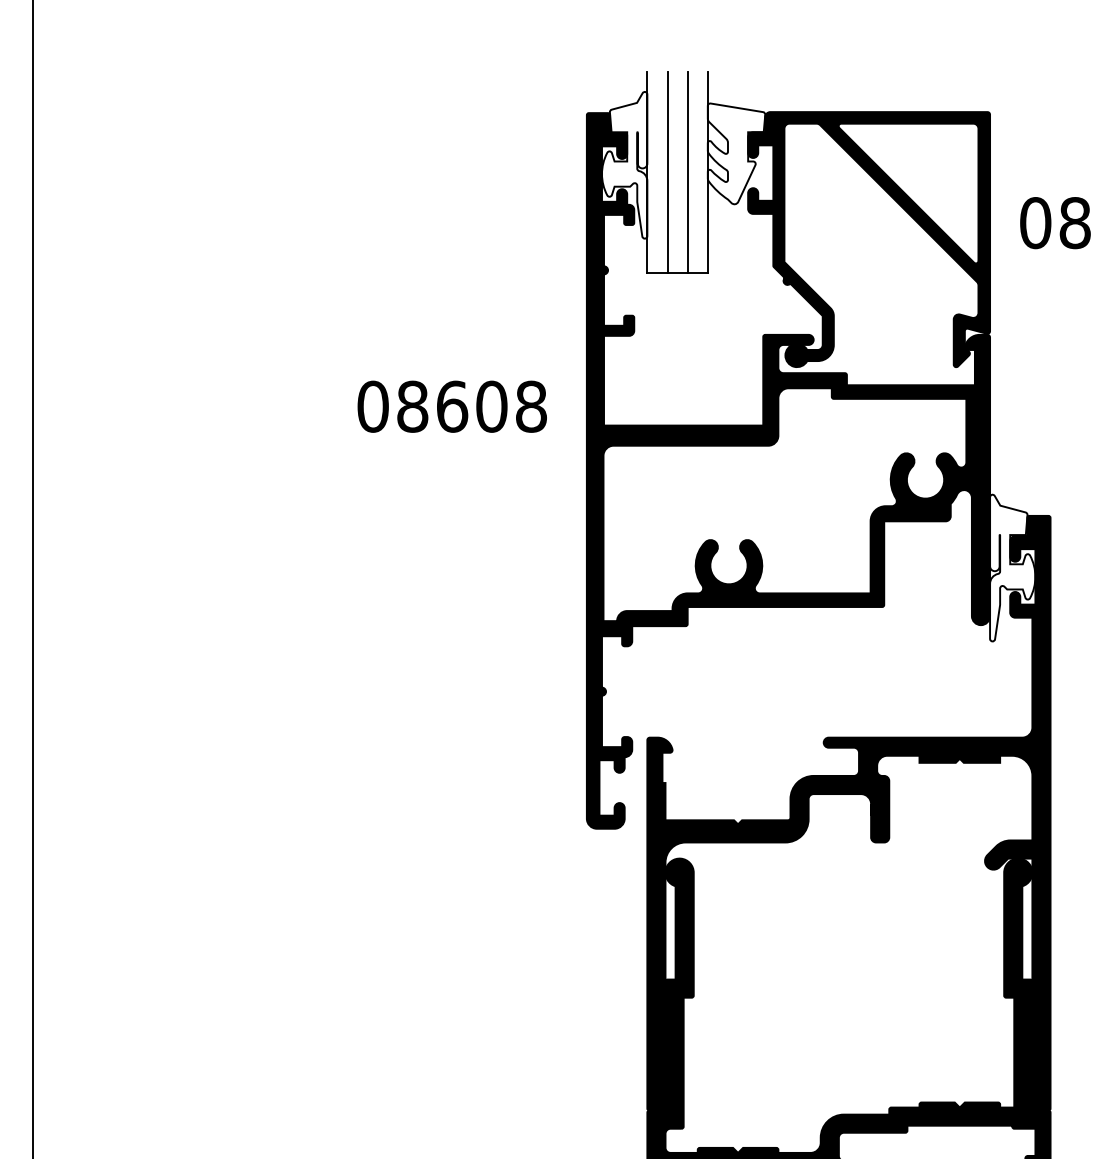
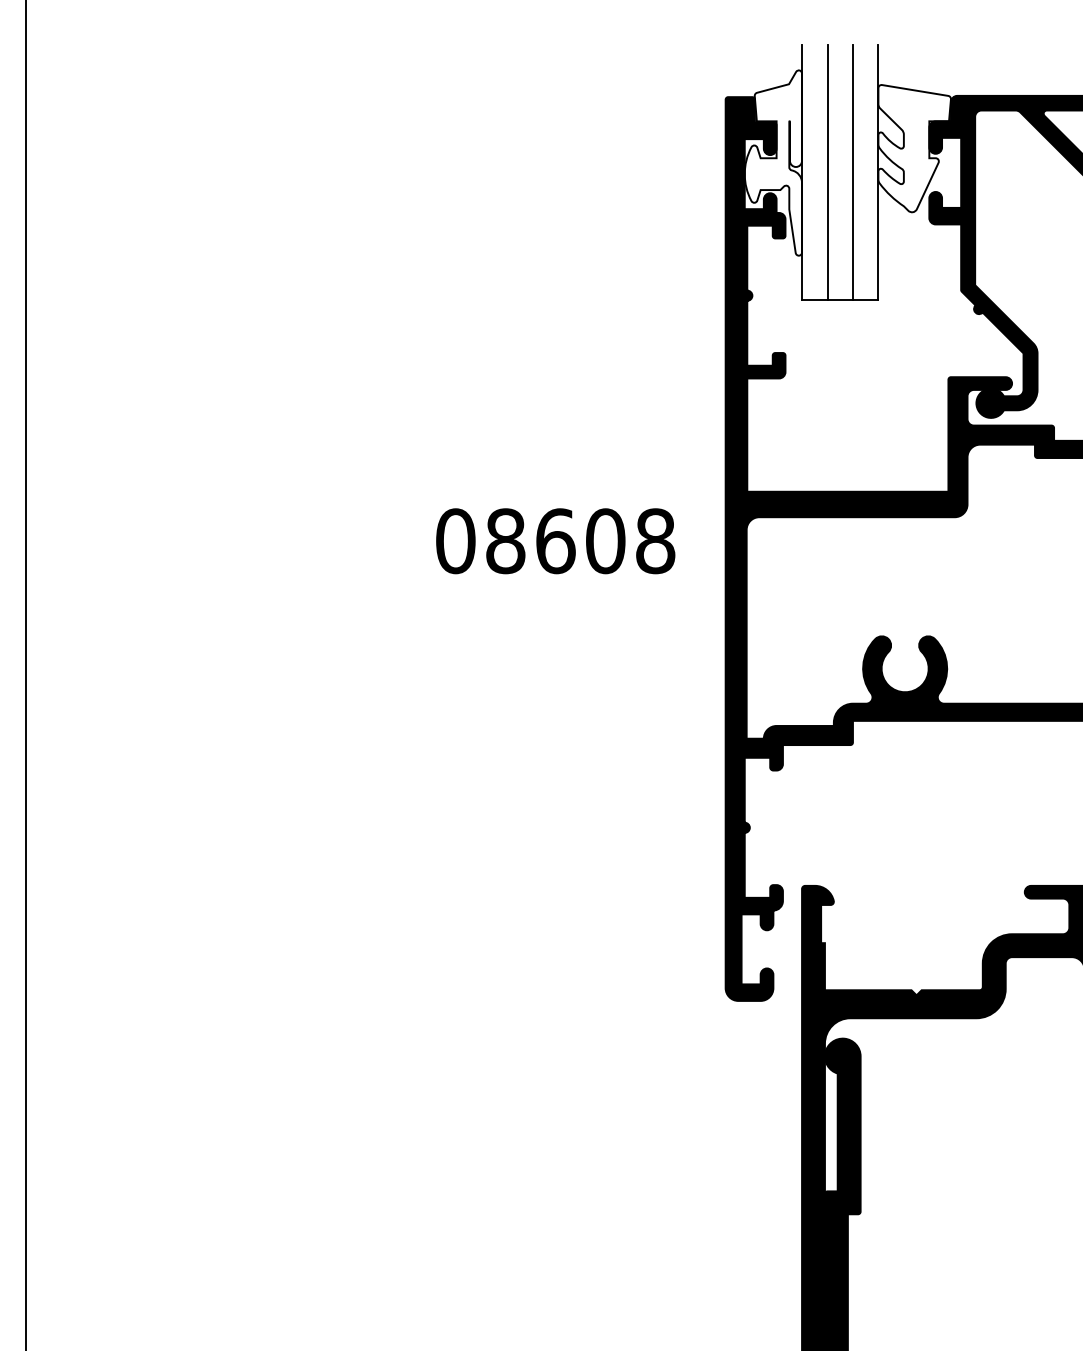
text: (451, 406) -> (554, 540), moved

